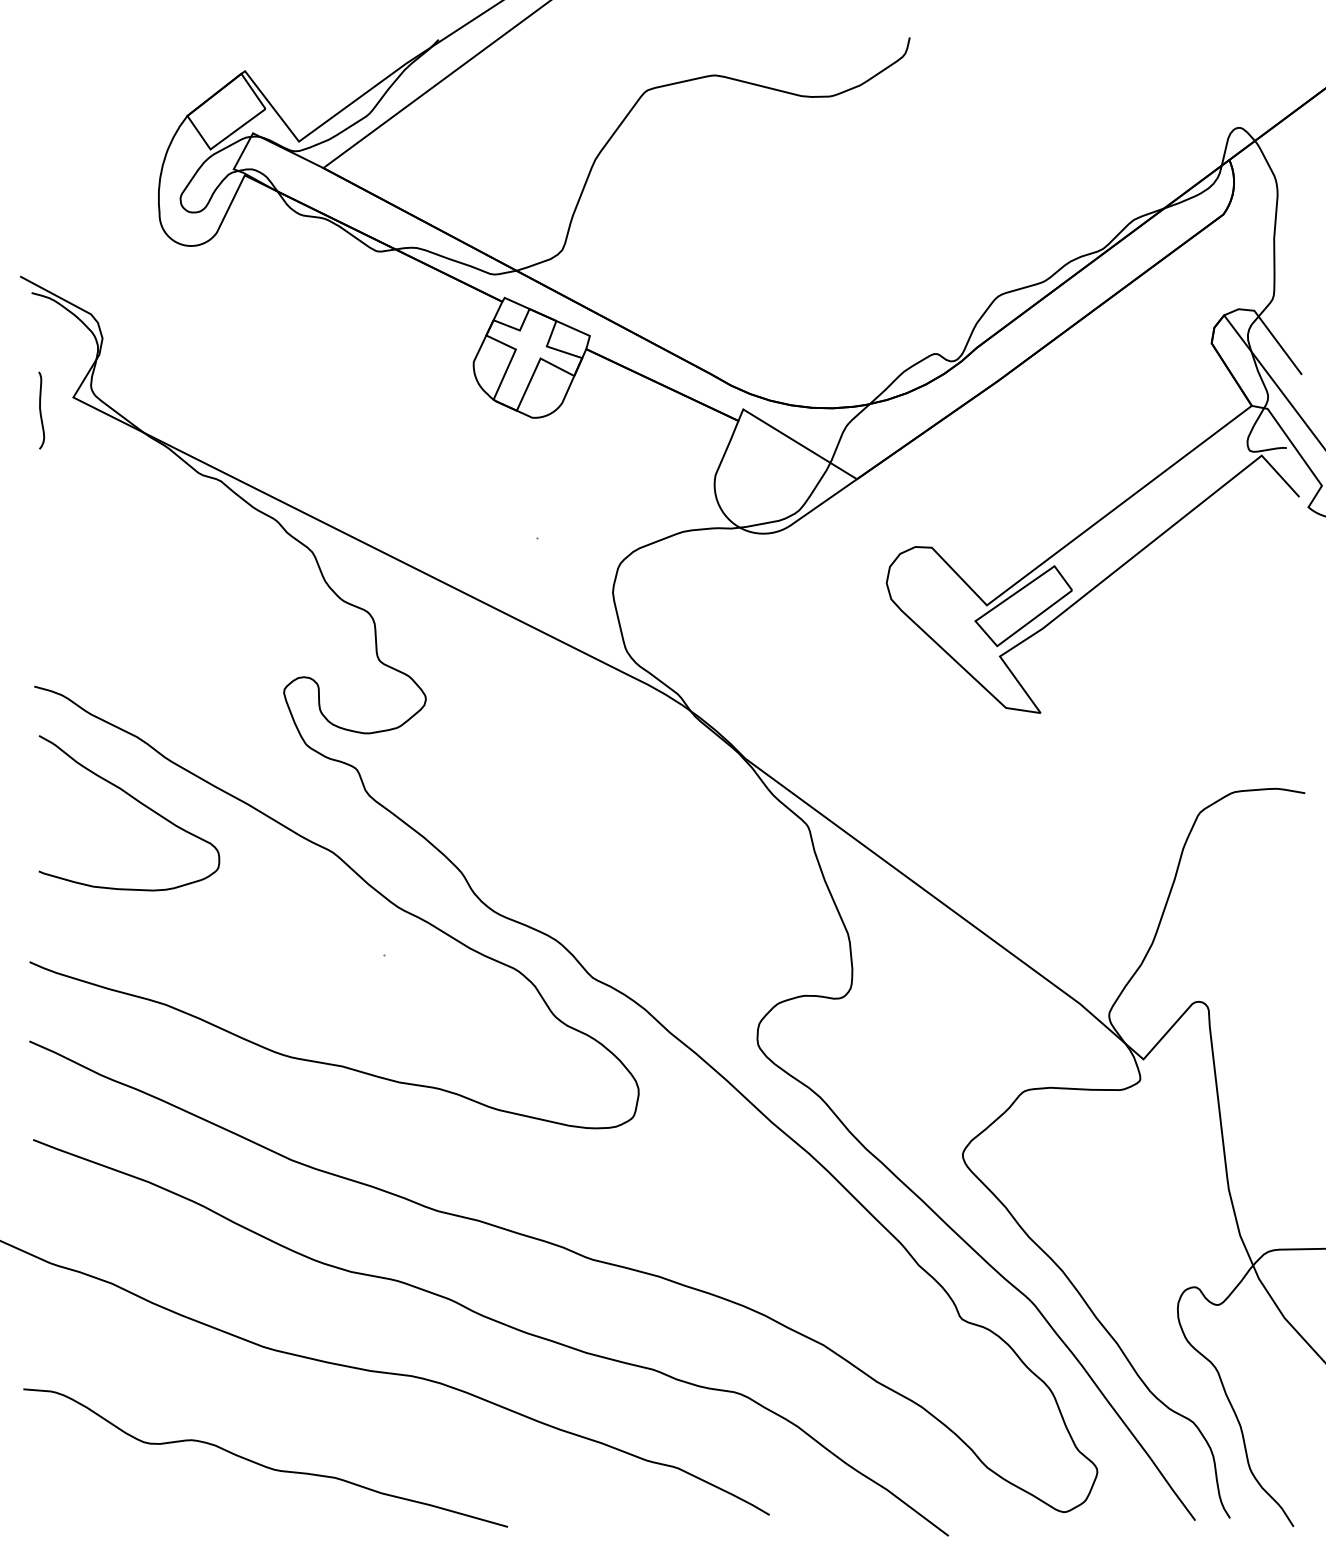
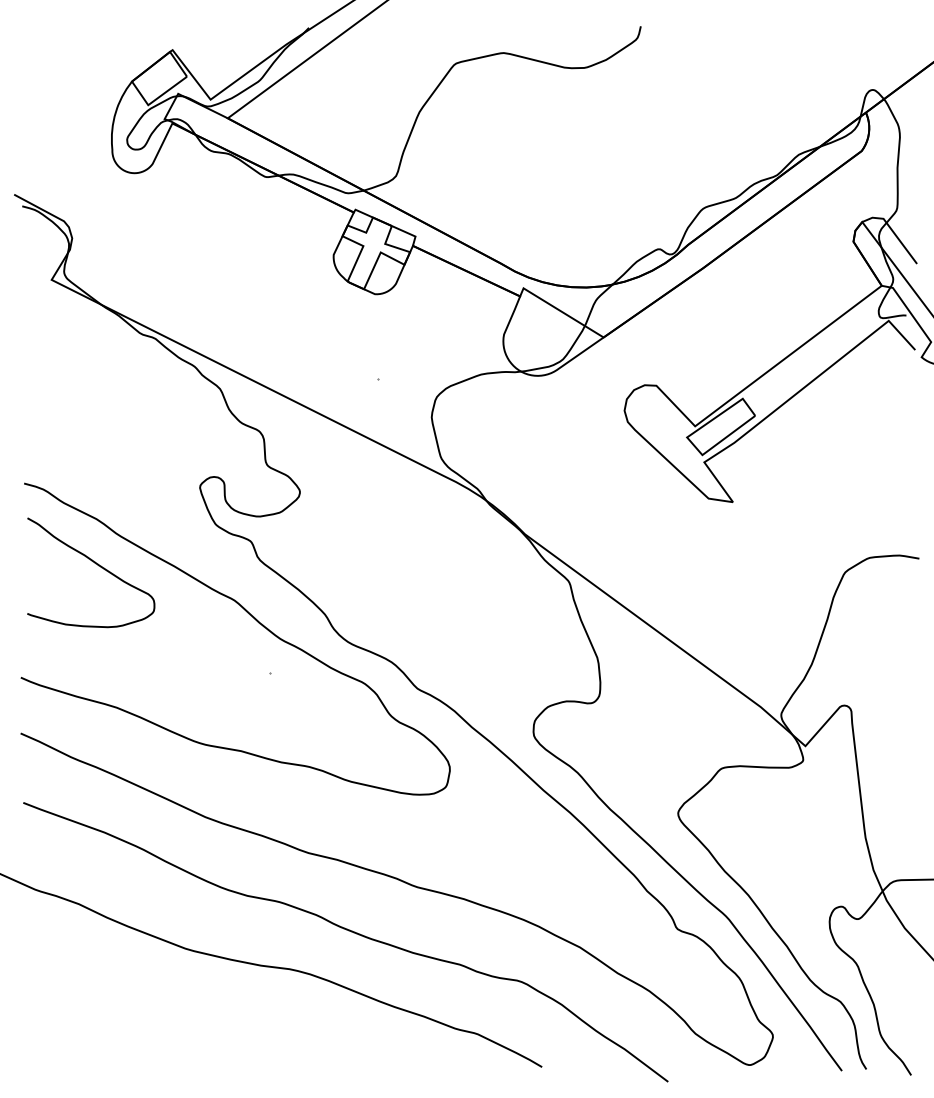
curve: (41, 410) -> (29, 289), removed
curve: (262, 1464) -> (184, 1031), removed

